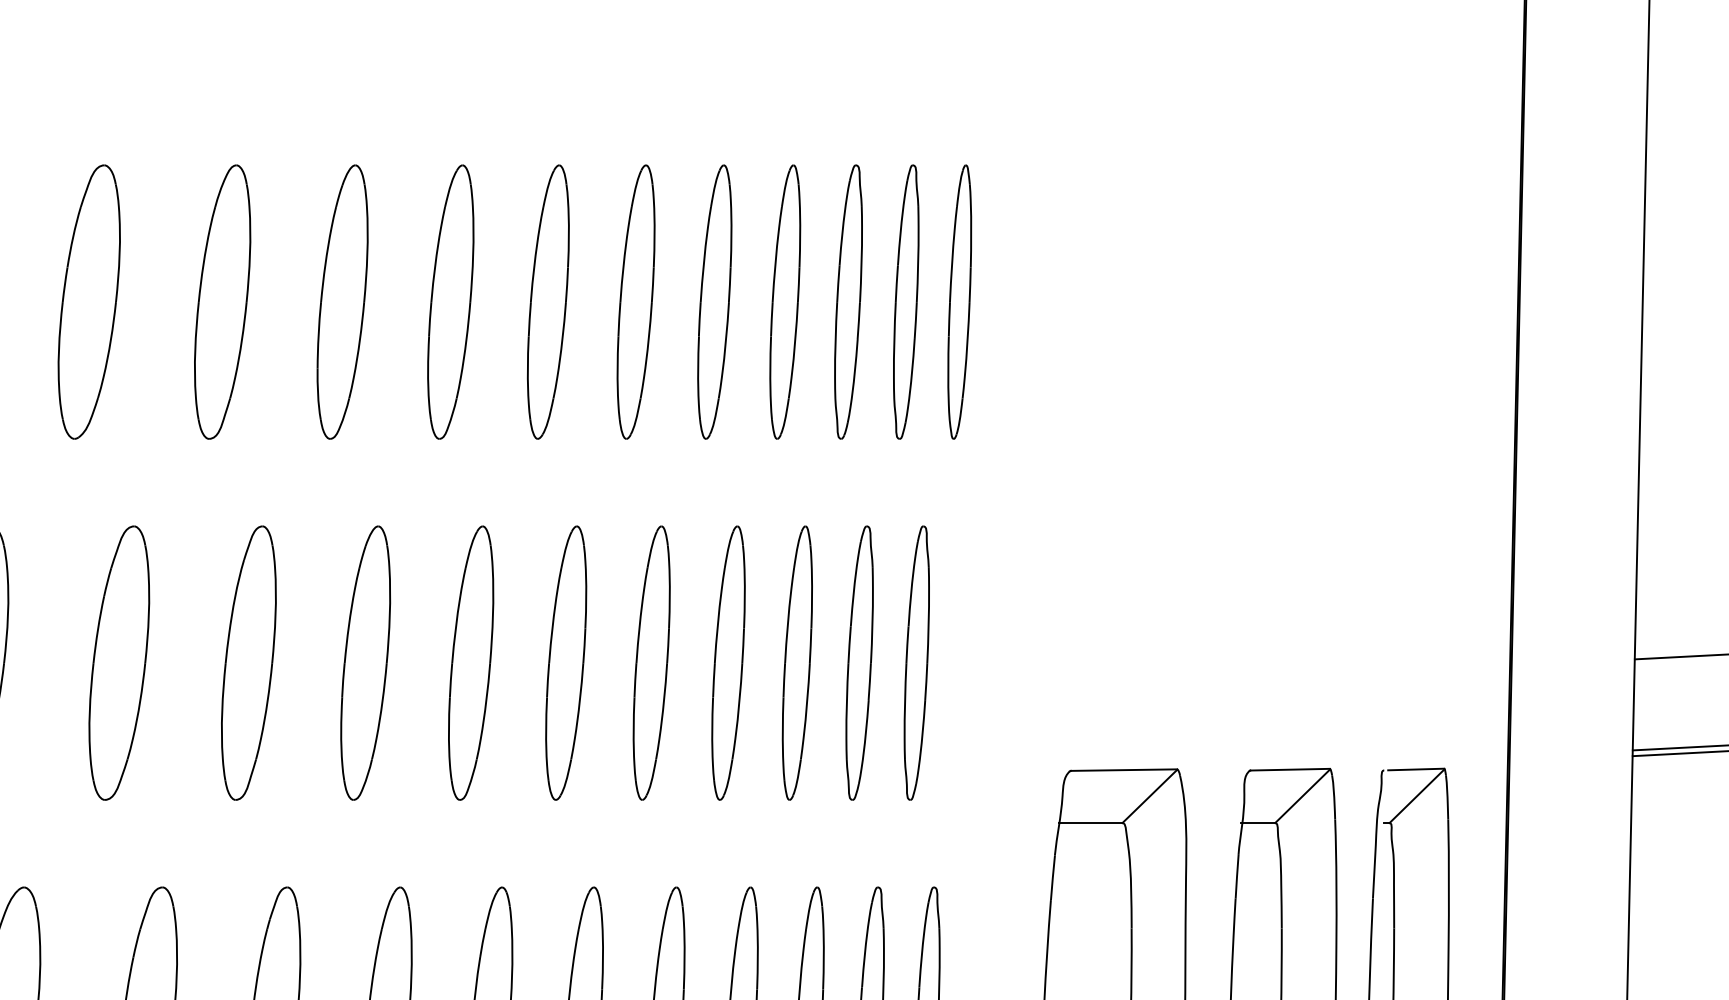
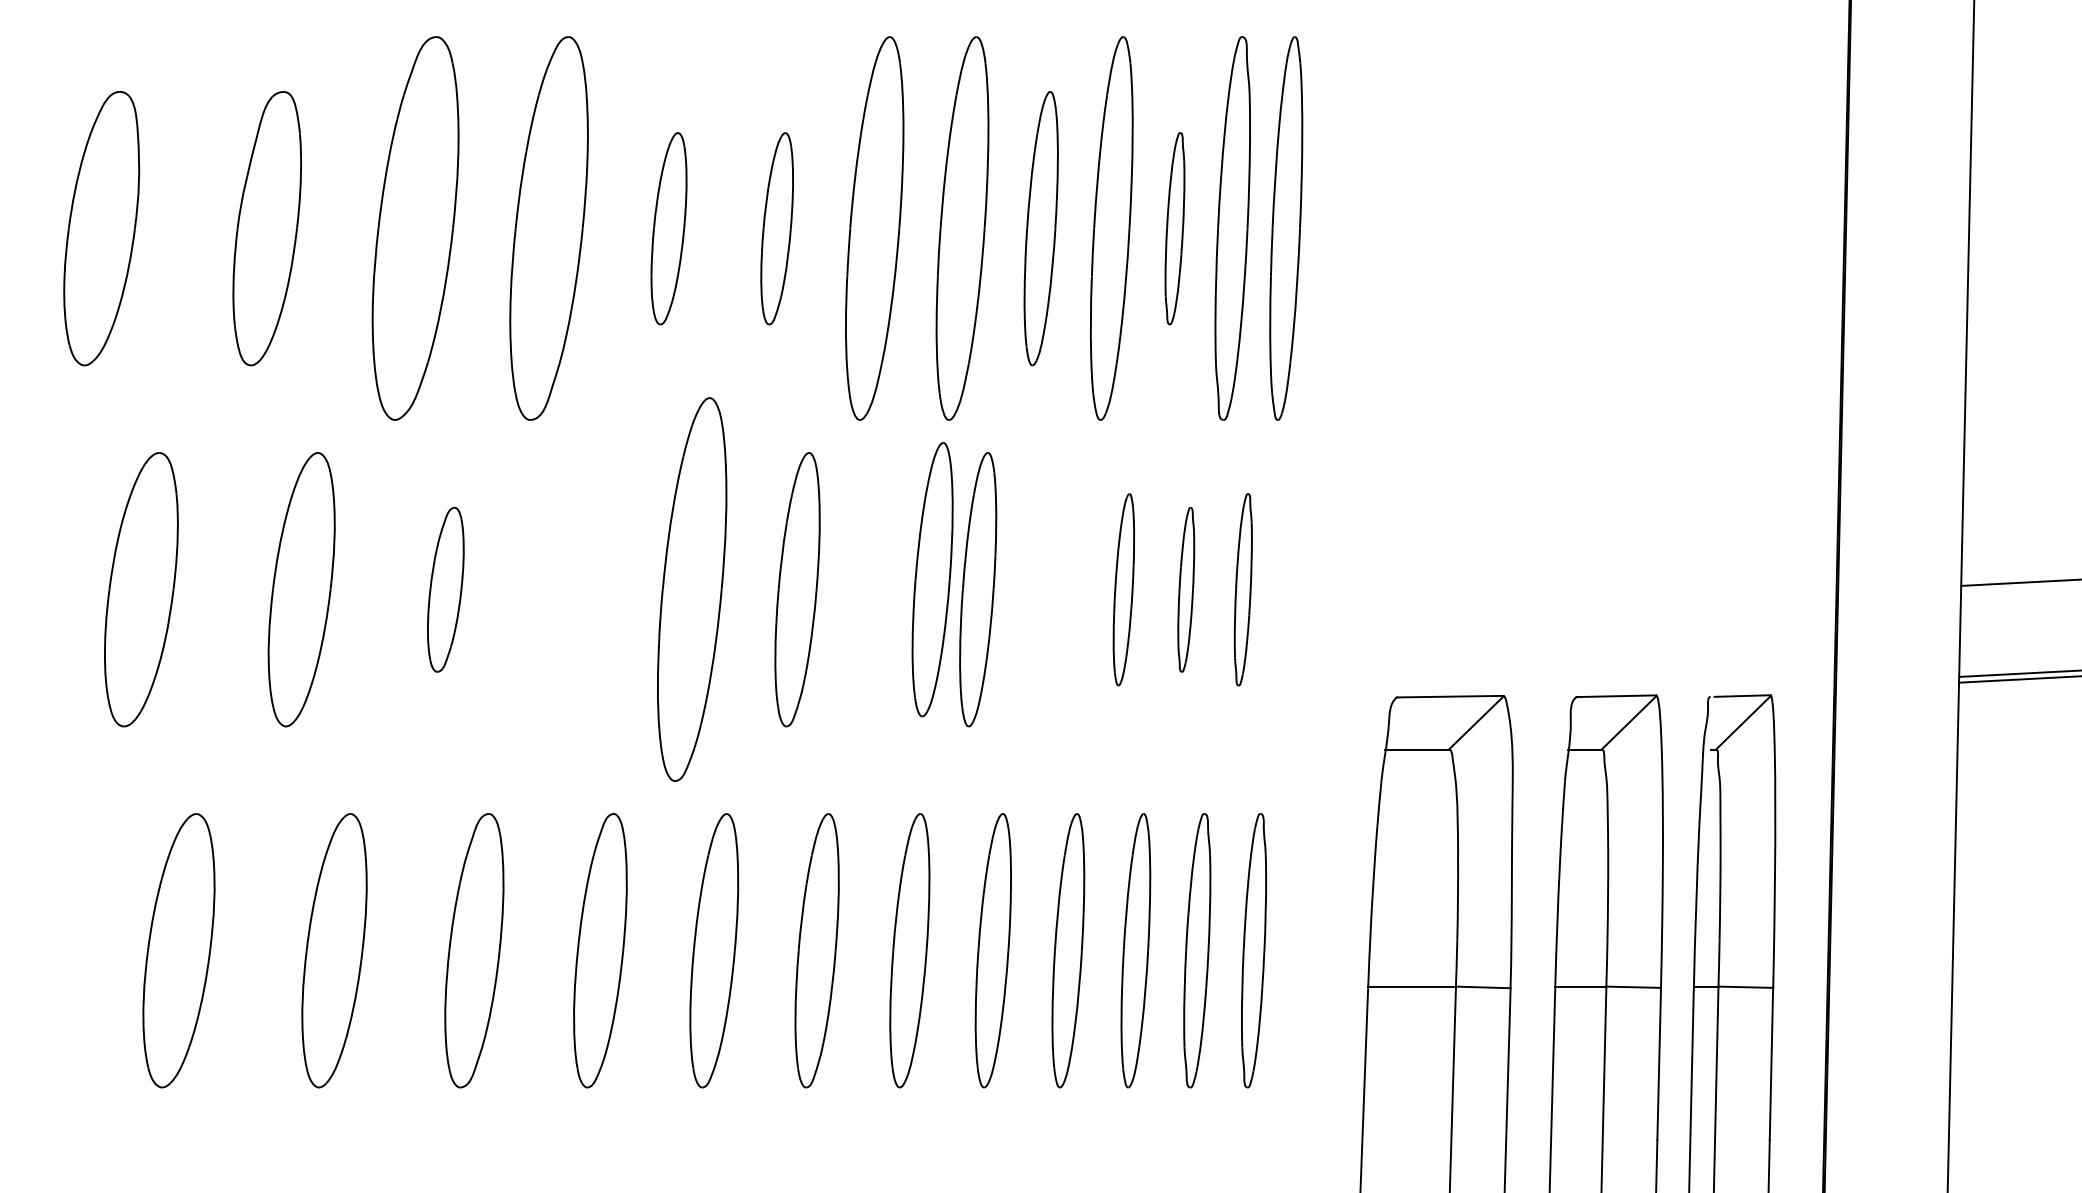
part: (89, 301) -> (415, 228), size x1.4
part: (222, 301) -> (548, 228), size x1.4
part: (342, 301) -> (668, 228), size x0.7
part: (450, 301) -> (776, 228), size x0.7
part: (548, 301) -> (874, 228), size x1.4
part: (636, 301) -> (962, 228), size x1.4
part: (785, 301) -> (1111, 228), size x1.4
part: (848, 301) -> (1174, 228), size x0.7
part: (906, 301) -> (1232, 228), size x1.4
part: (959, 301) -> (1285, 228), size x1.4
part: (119, 662) -> (445, 589), size x0.6
part: (249, 662) -> (575, 589), removed
part: (365, 662) -> (691, 589), size x1.4
part: (566, 662) -> (932, 579), moved
part: (728, 662) -> (1054, 589), removed
part: (797, 662) -> (1123, 589), size x0.7
part: (860, 662) -> (1186, 589), size x0.6
part: (917, 662) -> (1243, 589), size x0.7

